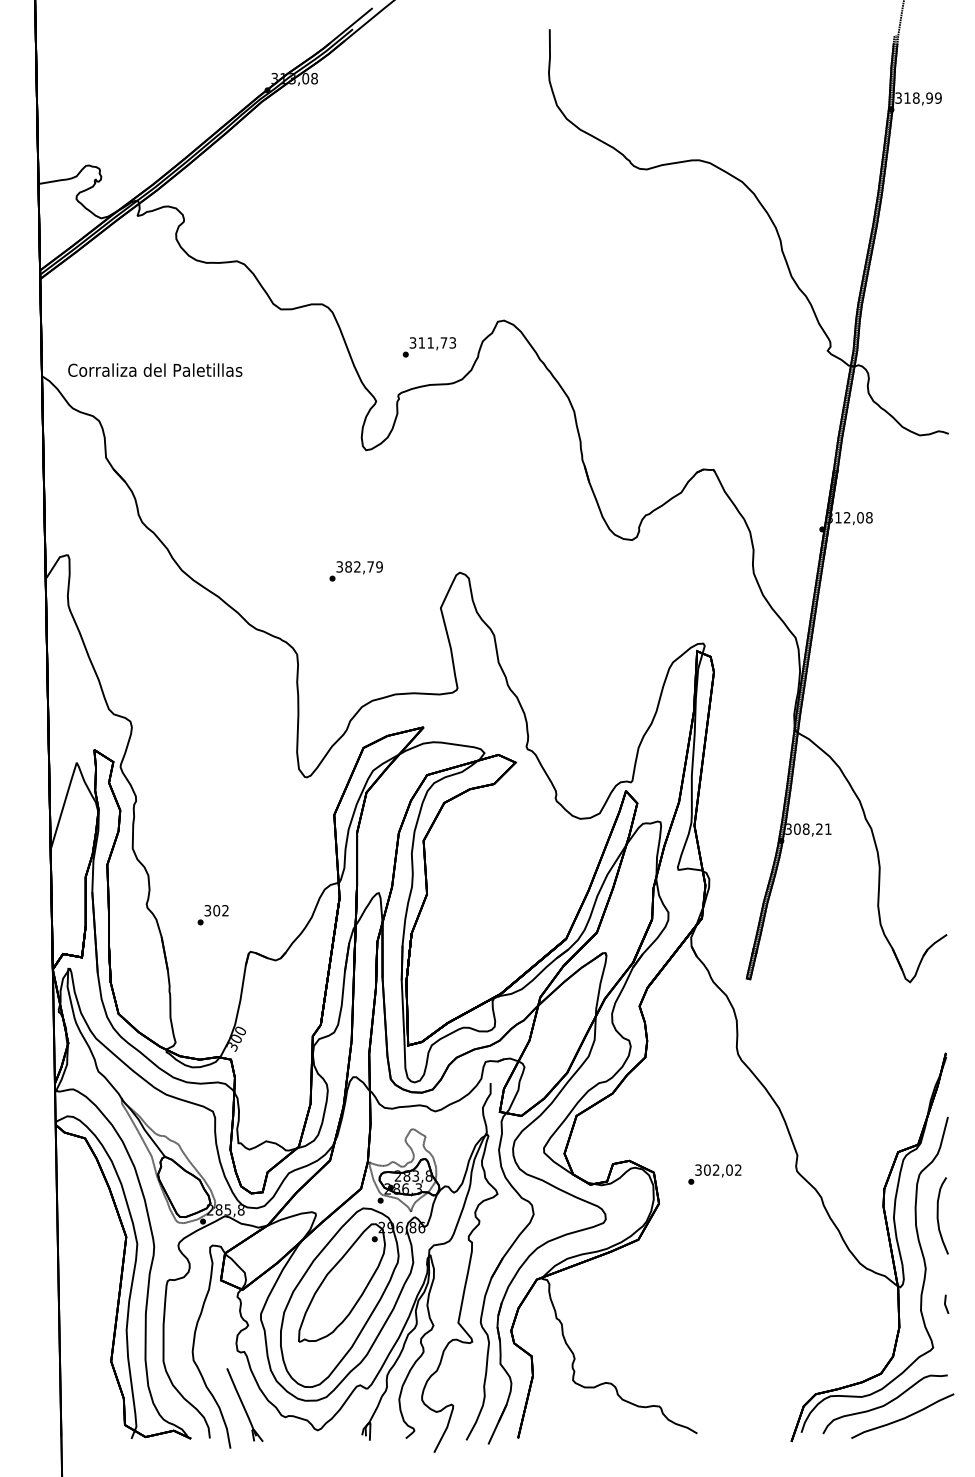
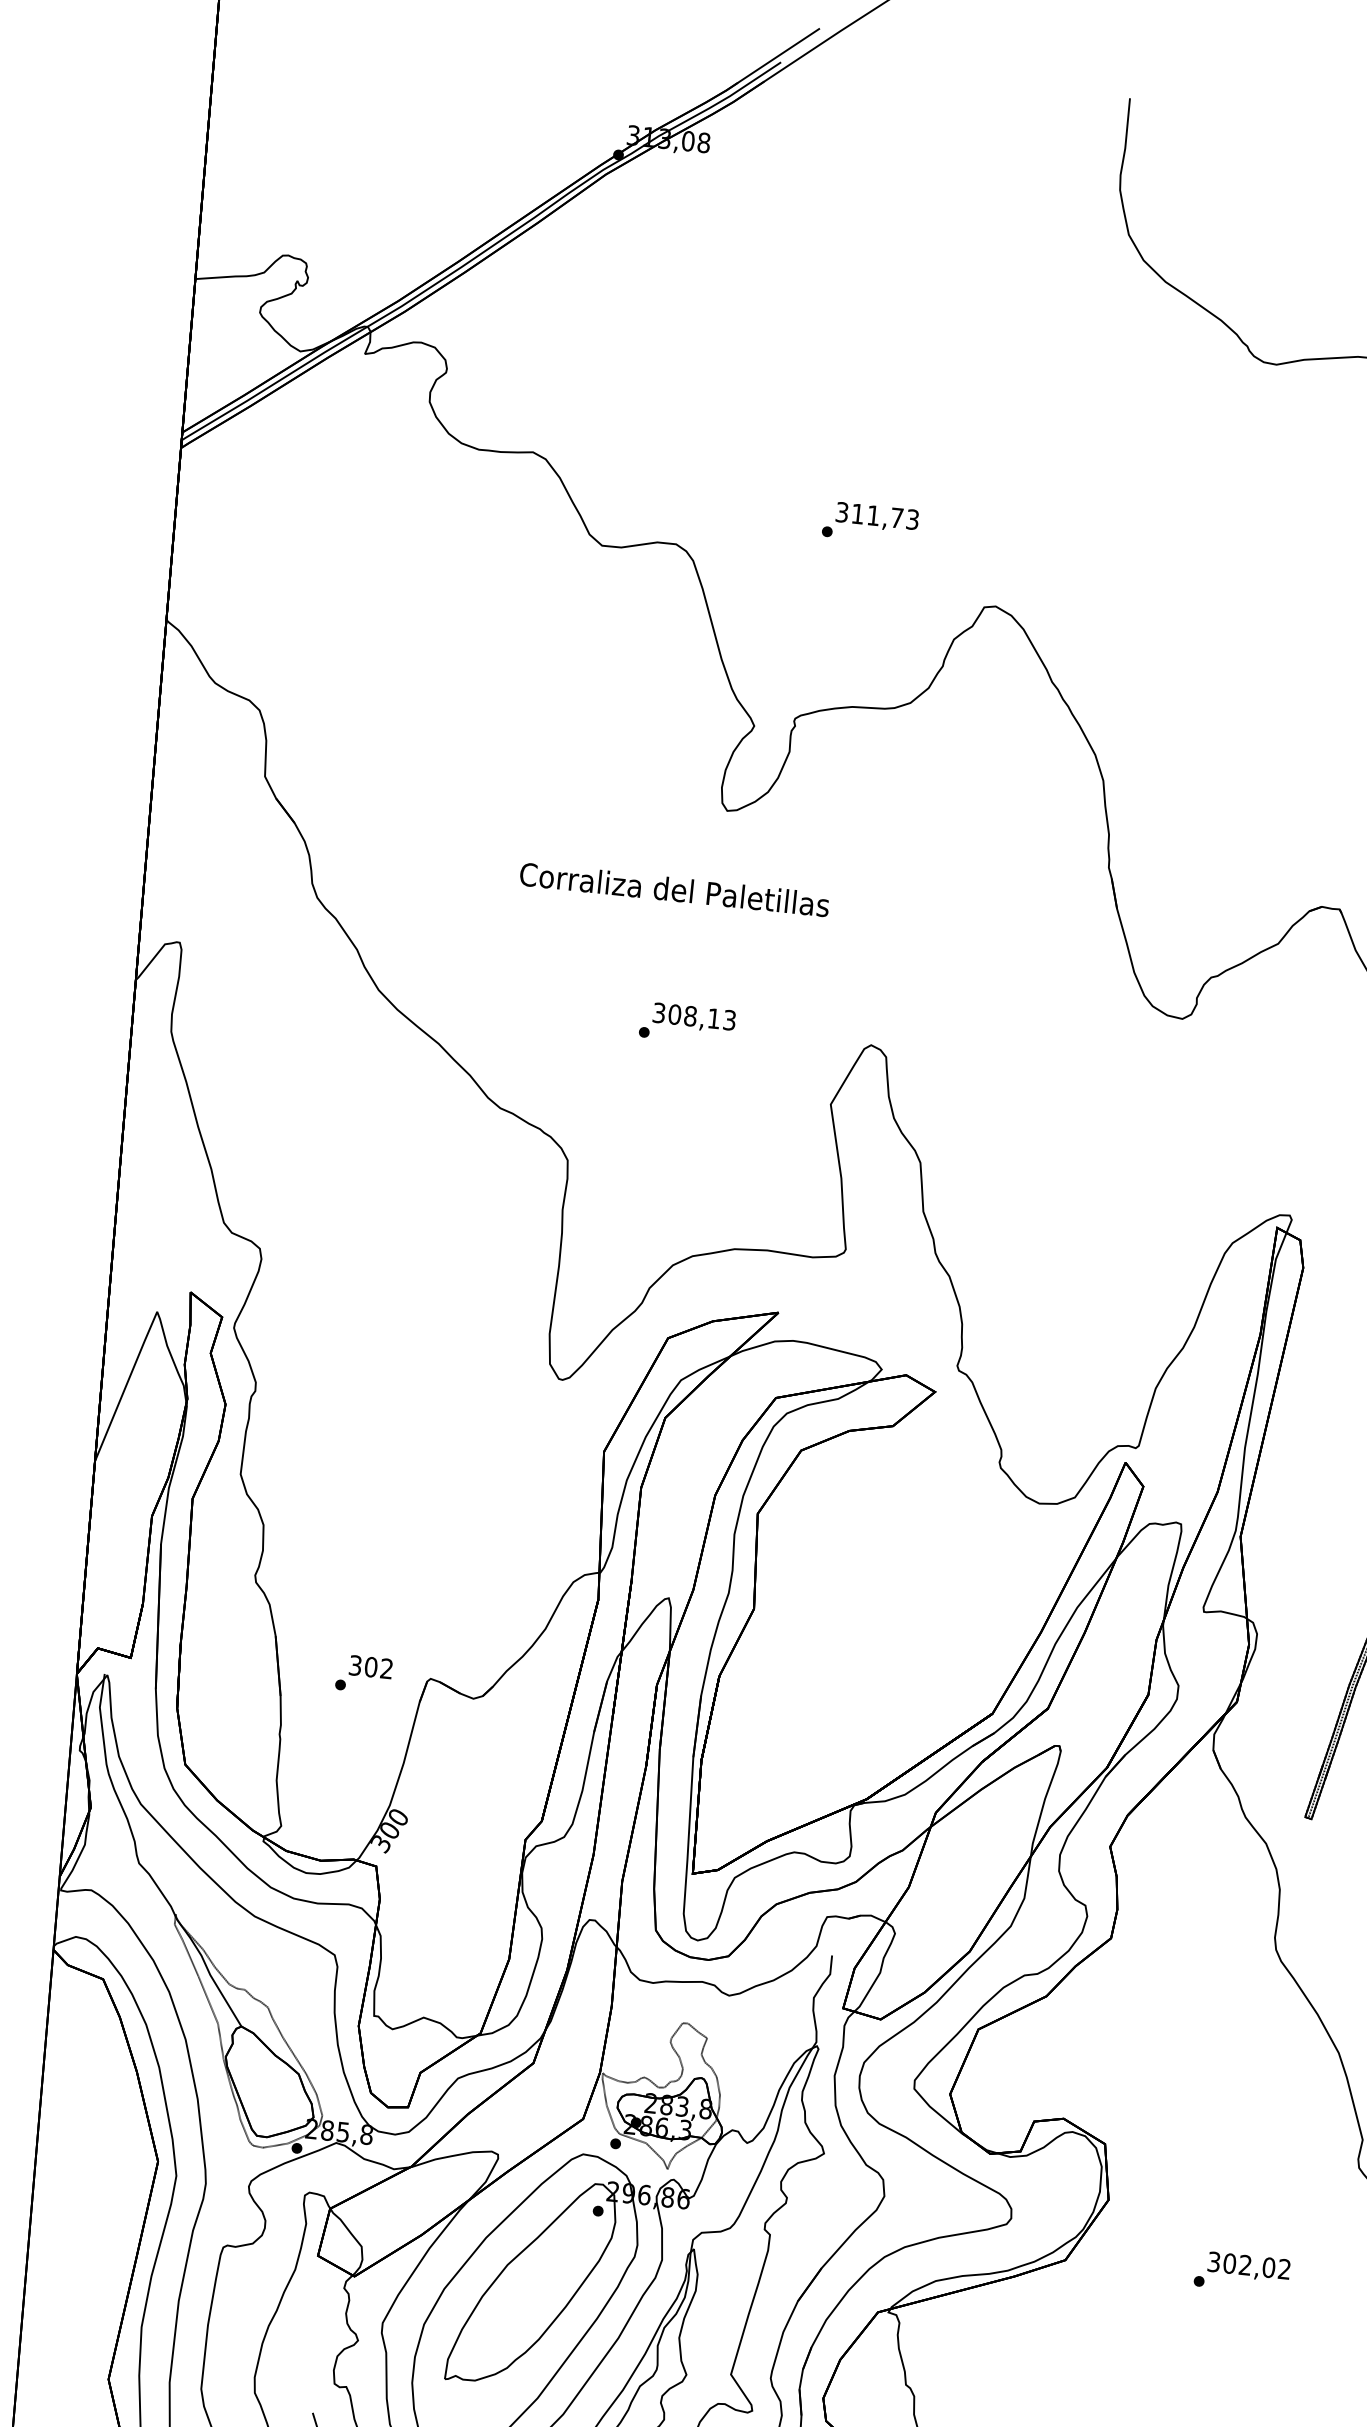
text: (429, 347) -> (870, 523), moved
text: (155, 369) -> (675, 888), moved
text: (363, 566) -> (701, 1016), 382,79 -> 308,13
text: (212, 915) -> (362, 1674), moved
text: (714, 1174) -> (1241, 2272), moved

